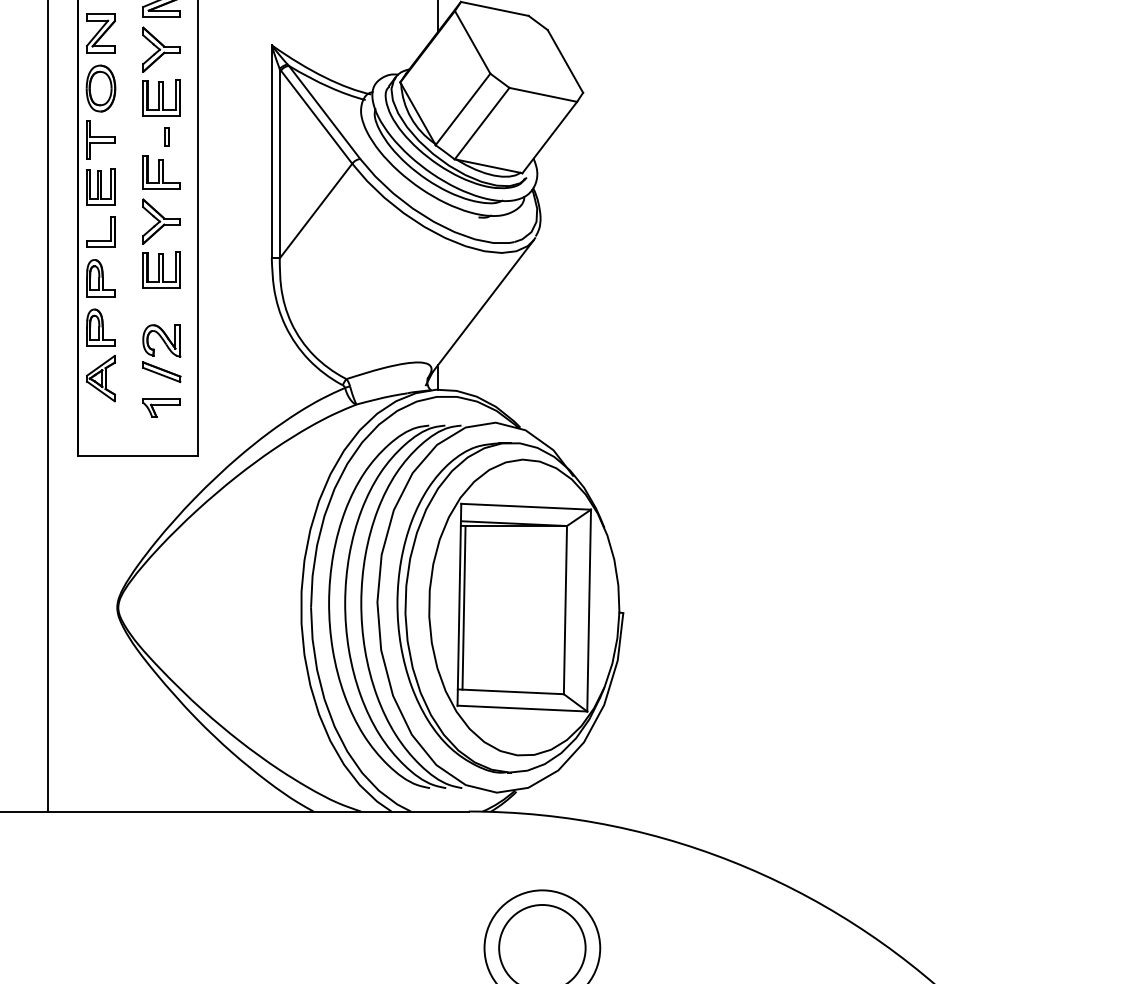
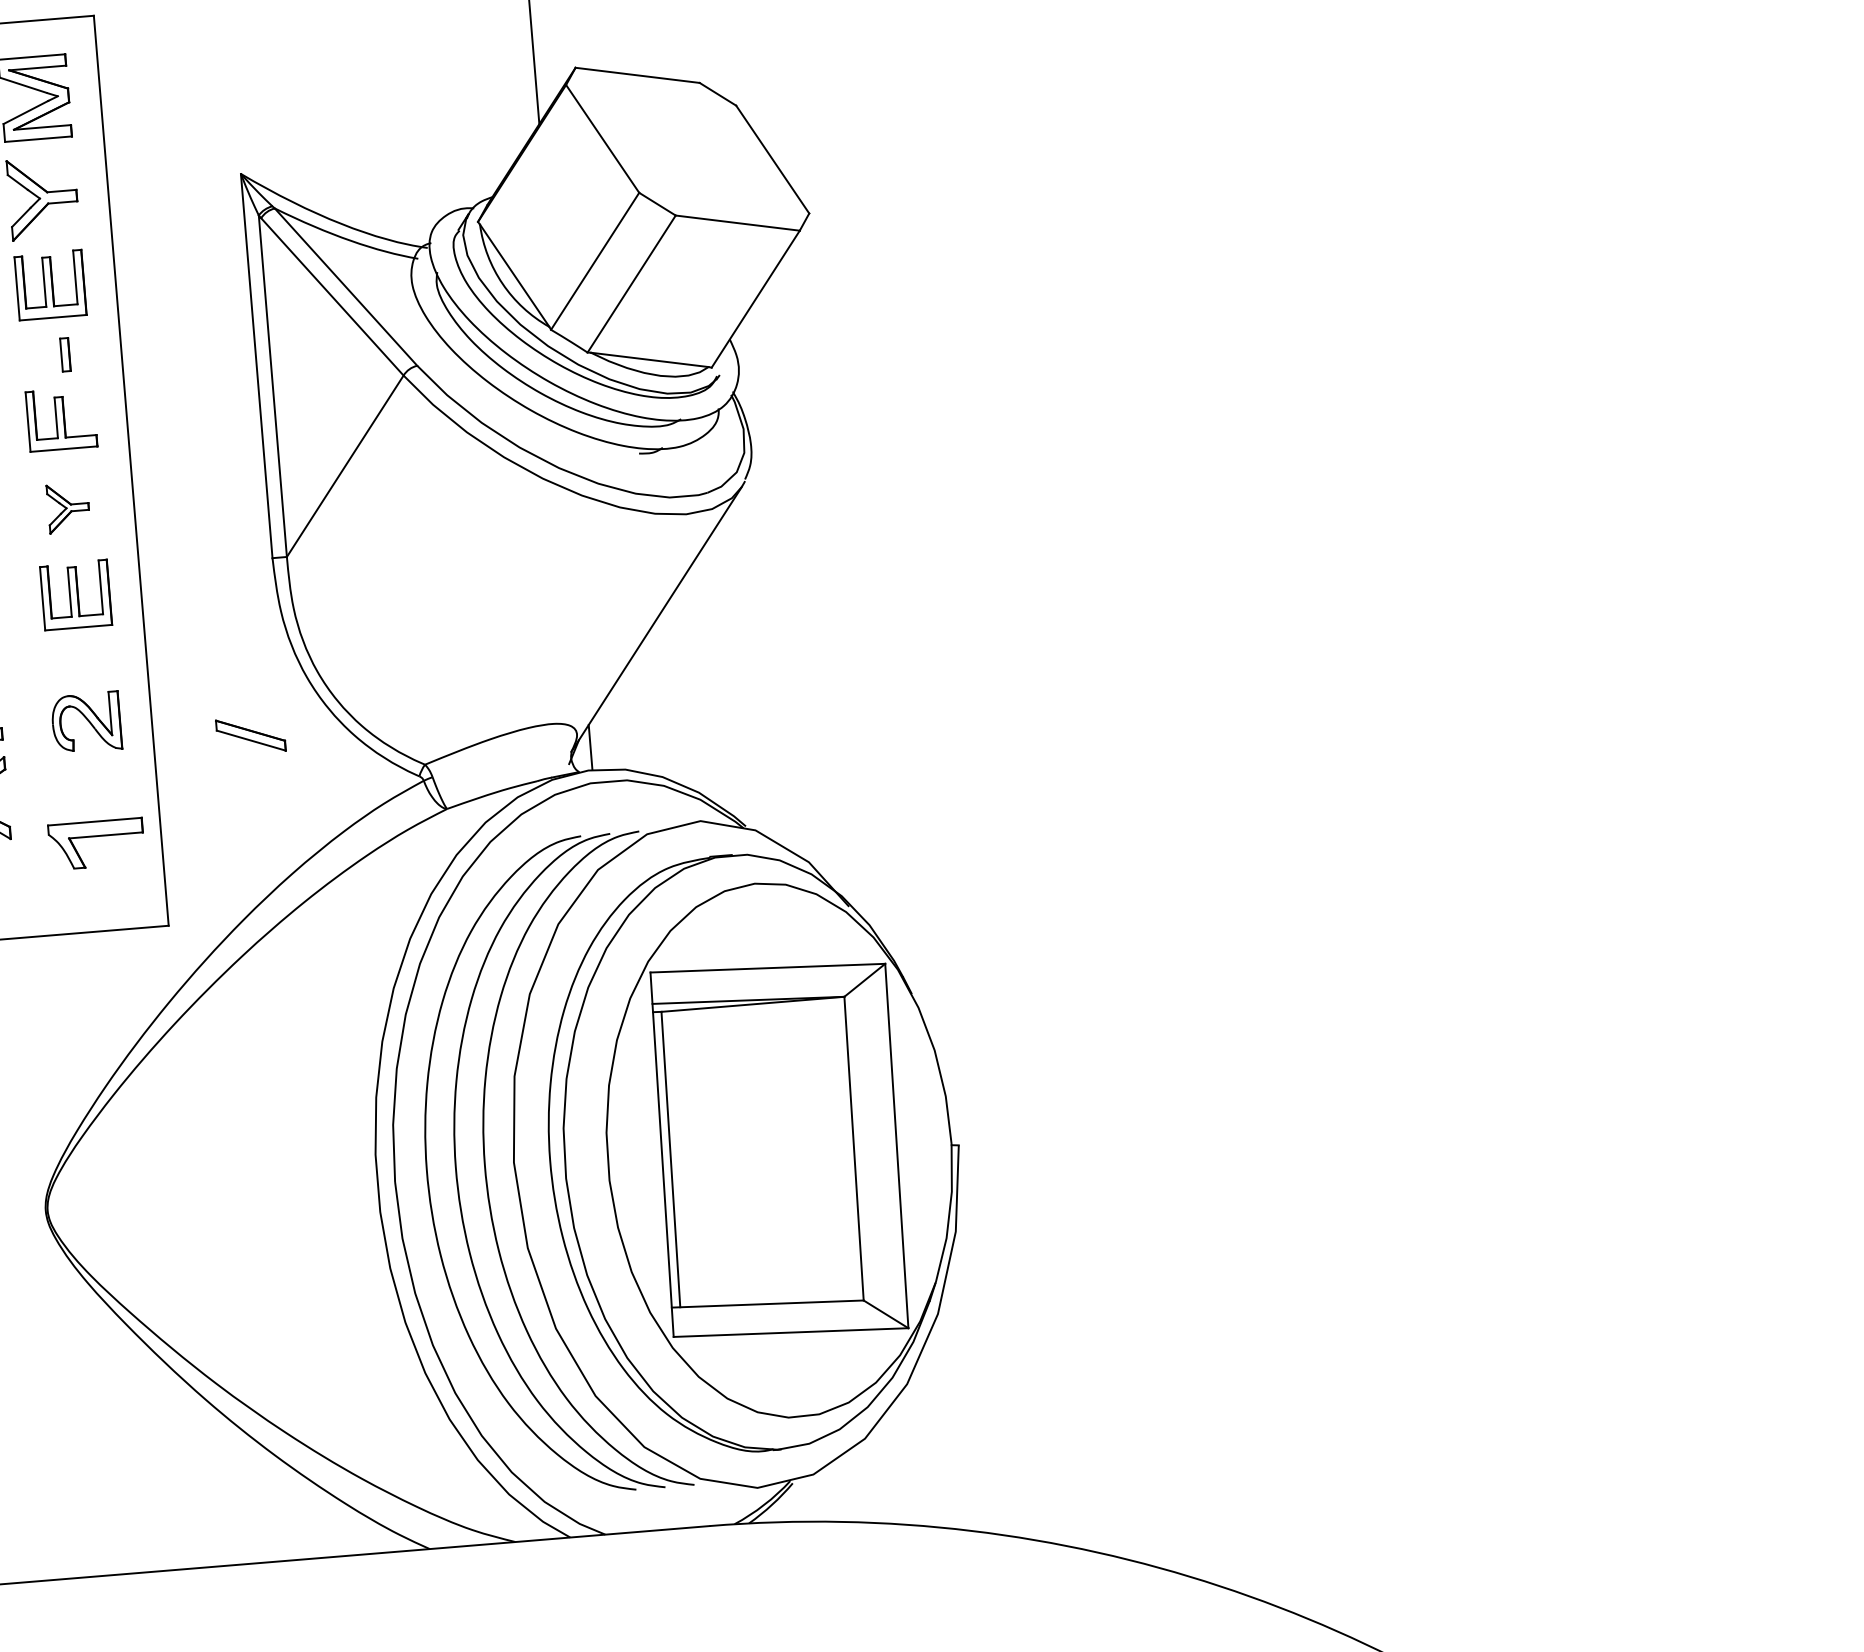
part: (161, 221) -> (68, 507), size x0.6
part: (161, 372) -> (250, 736), moved
part: (161, 407) -> (95, 843), size x1.4

